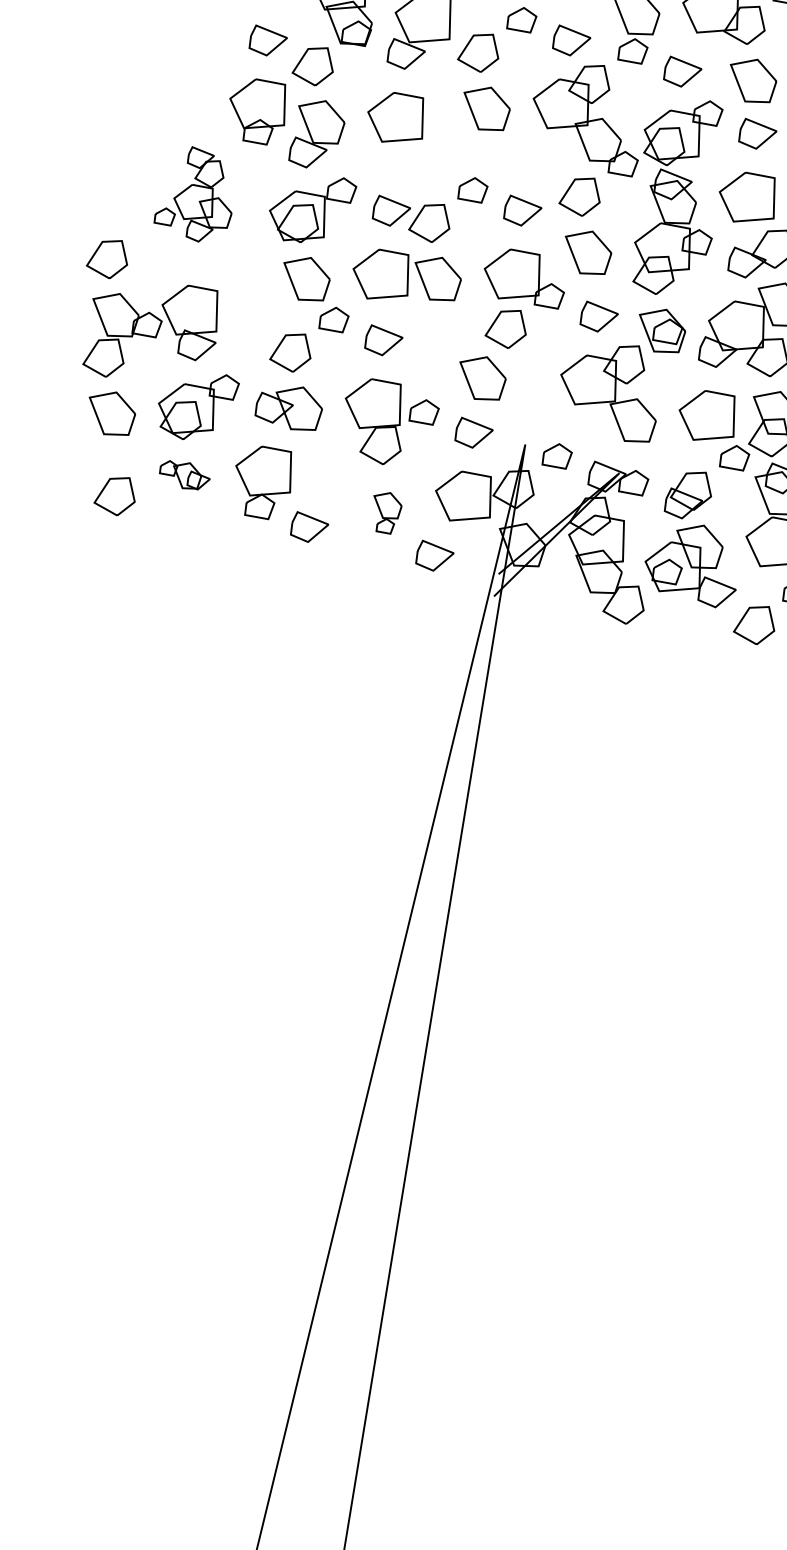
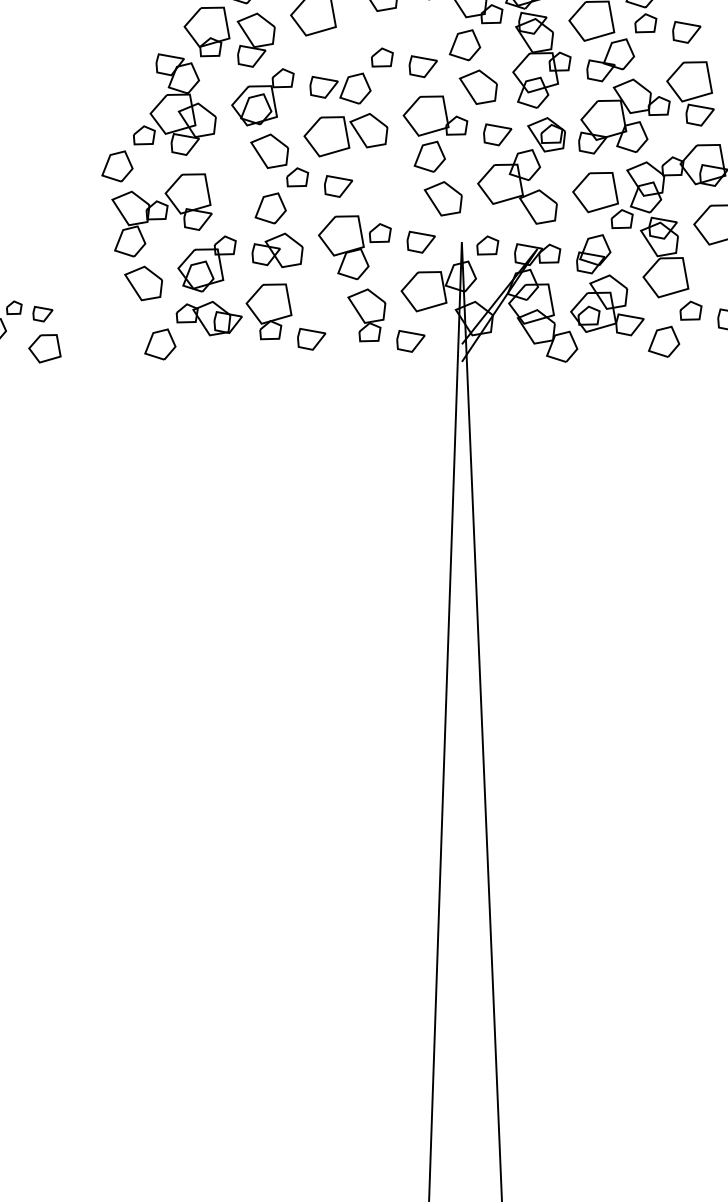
part: (197, 194) -> (174, 104), size x1.43
part: (480, 377) -> (442, 198), moved
part: (183, 474) -> (208, 318), size x1.67
part: (385, 512) -> (366, 315), size x1.67

